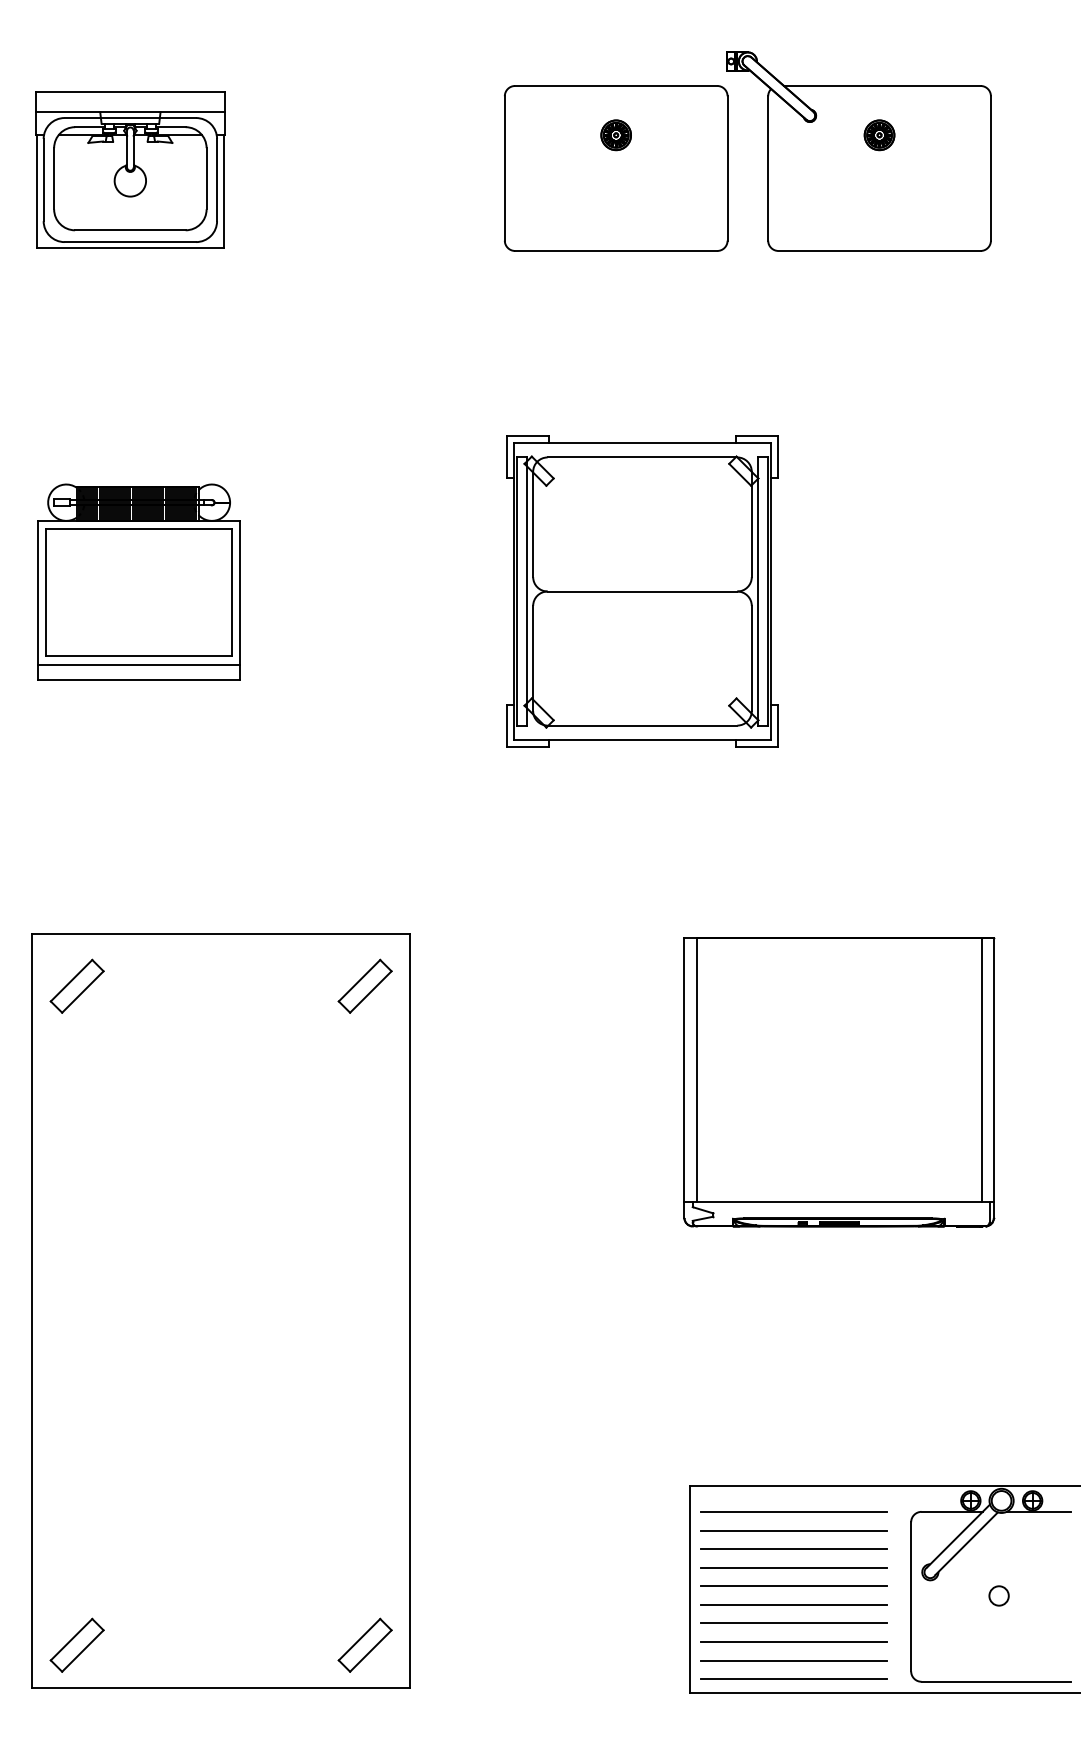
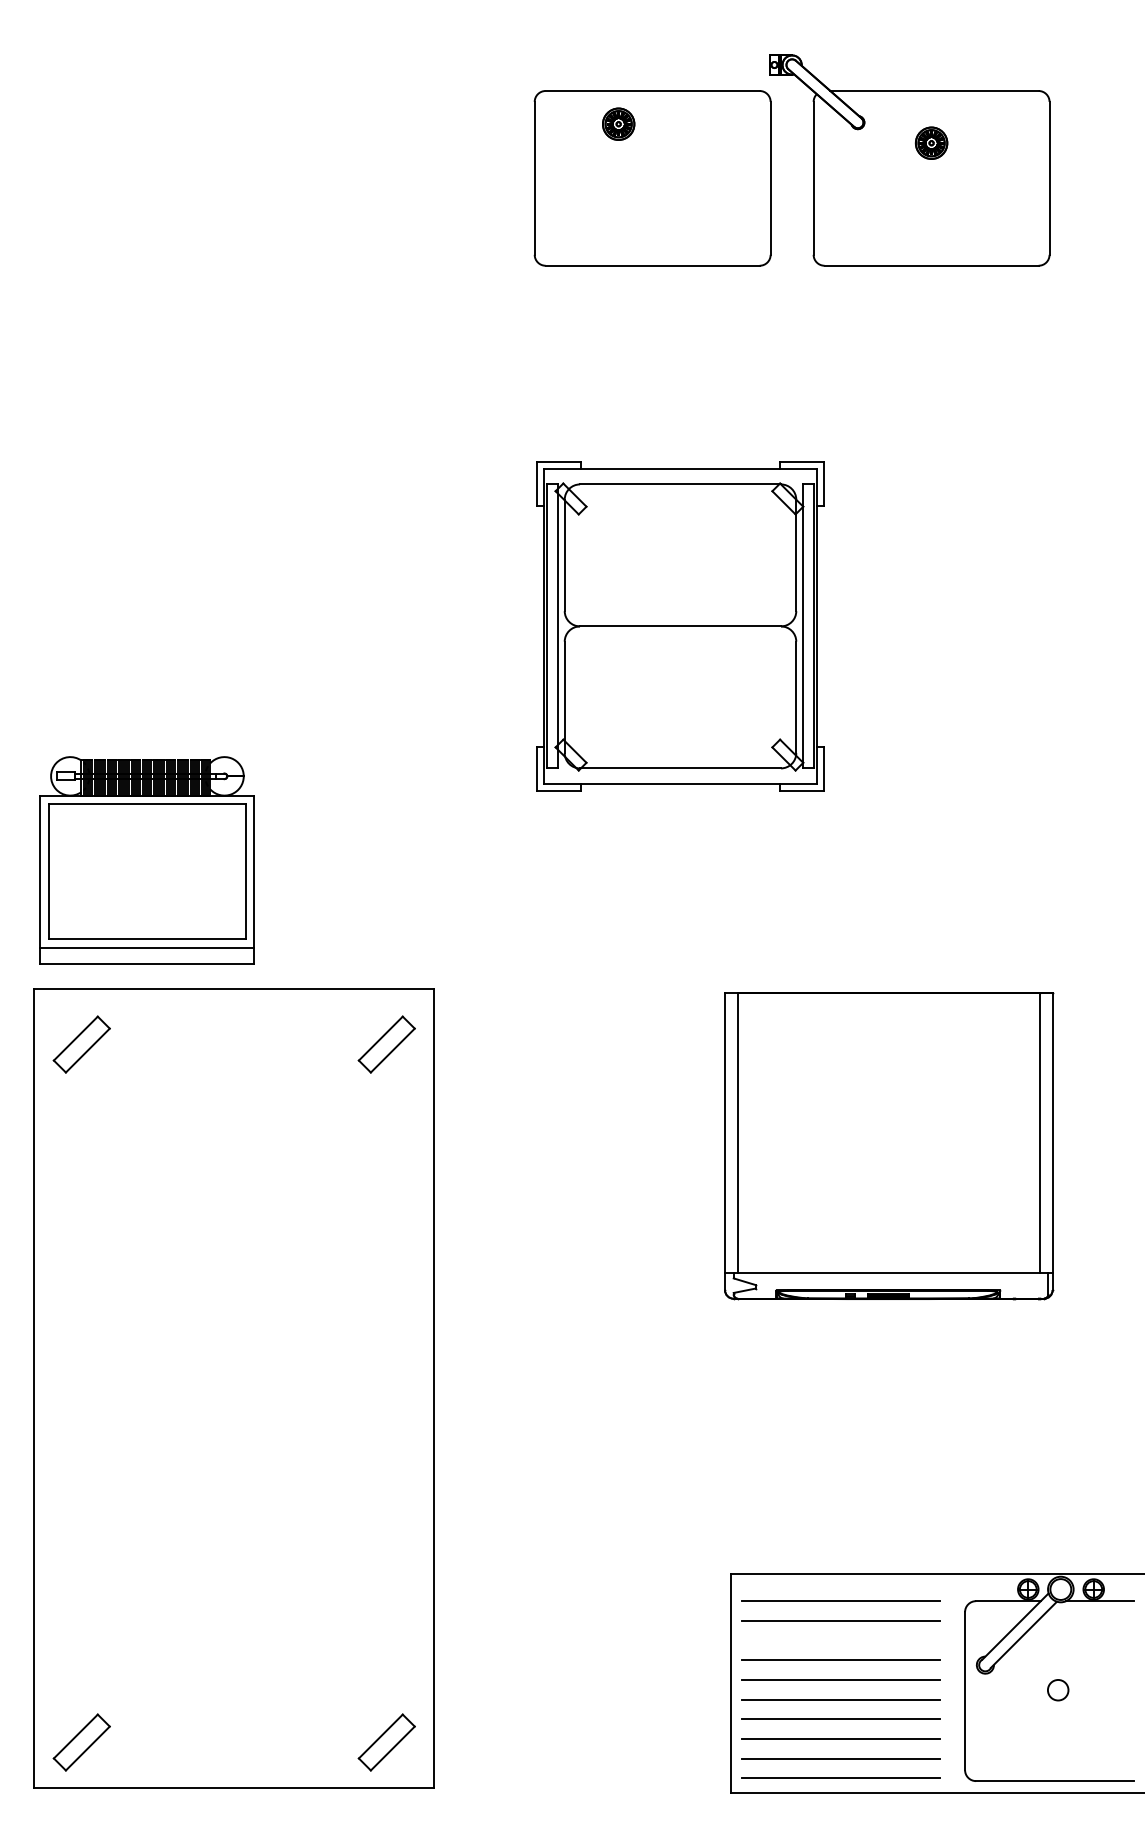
part: (616, 134) -> (618, 123), moved
part: (130, 169) -> (138, 179), removed
part: (138, 582) -> (146, 860), moved
line: (793, 1549) -> (840, 1640), removed

